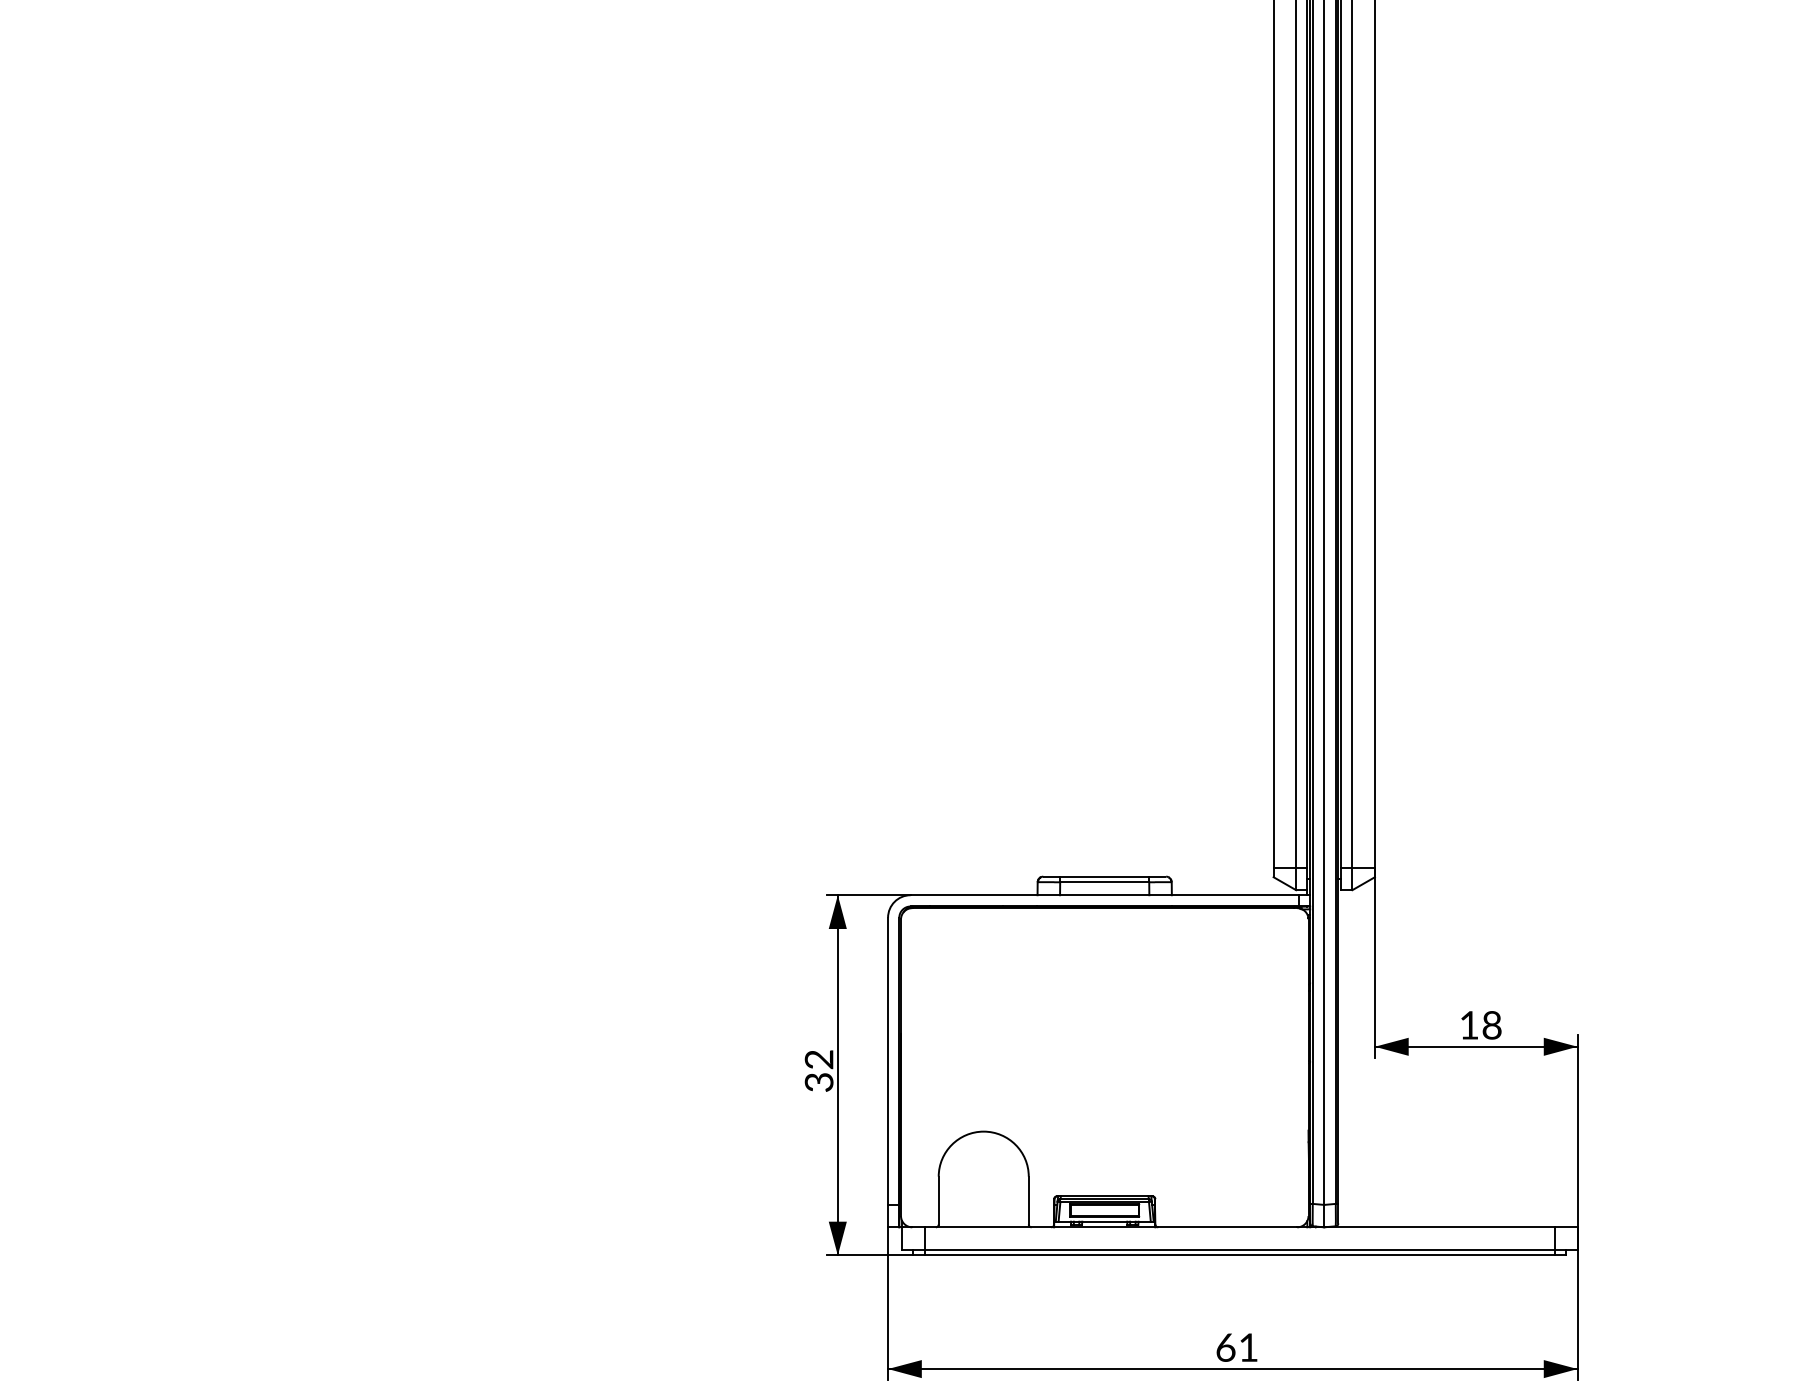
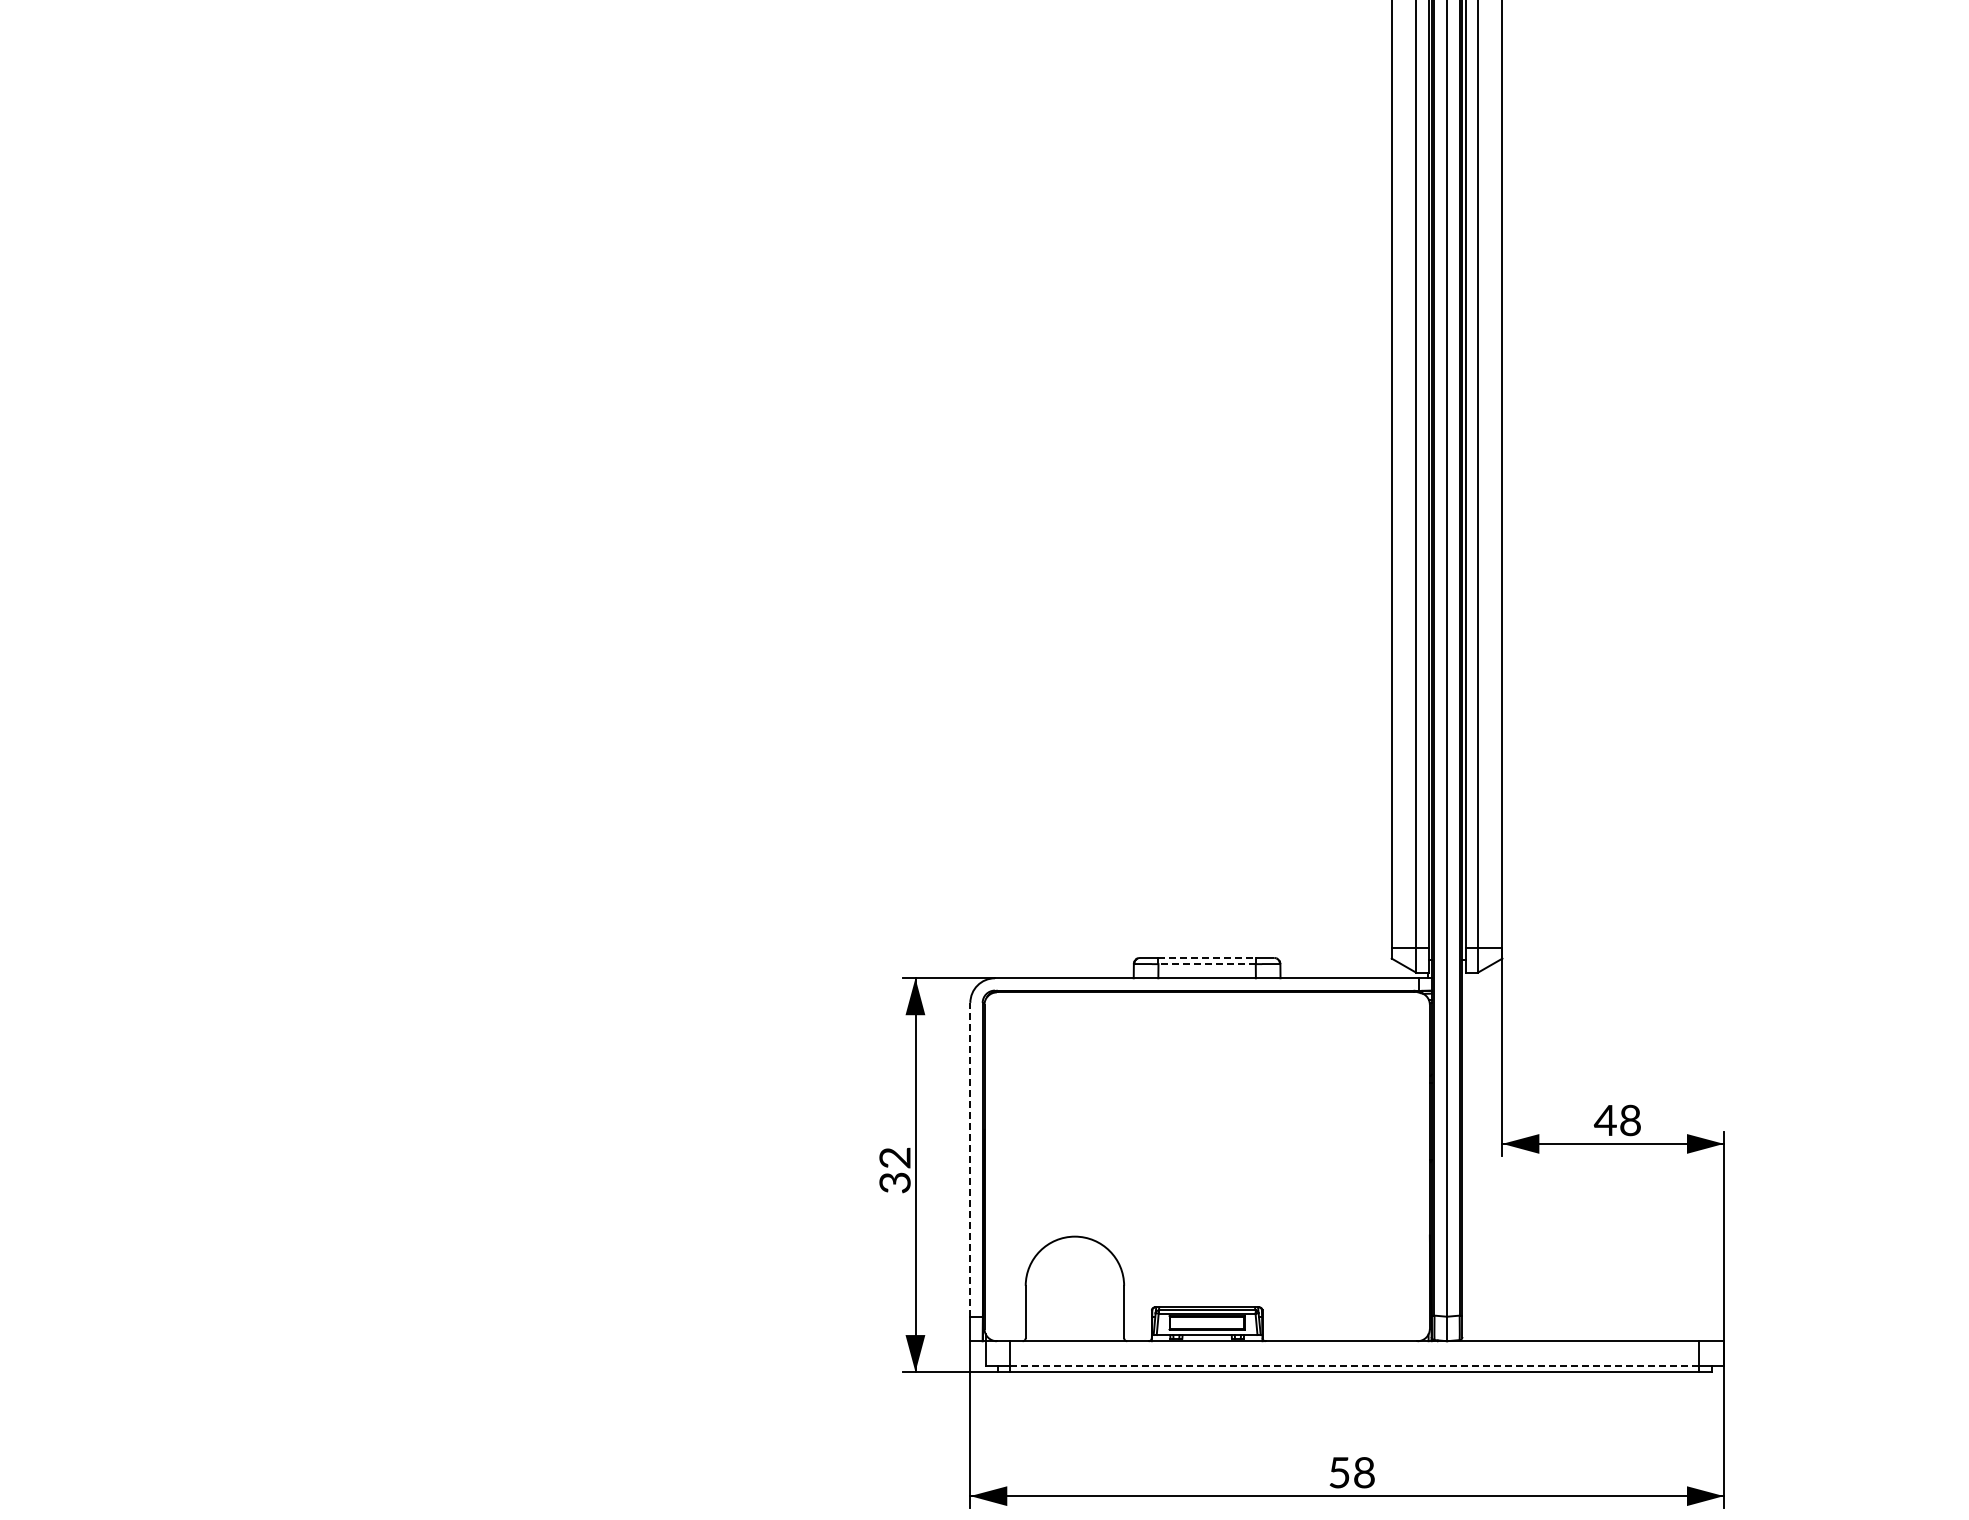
line: (1105, 876) -> (1207, 957), solid -> dashed
line: (1105, 882) -> (1207, 964), solid -> dashed
text: (1468, 1025) -> (1604, 1120), 18 -> 48
line: (888, 1061) -> (970, 1159), solid -> dashed
line: (1240, 1249) -> (1355, 1365), solid -> dashed
text: (1236, 1347) -> (1351, 1472), 61 -> 58

